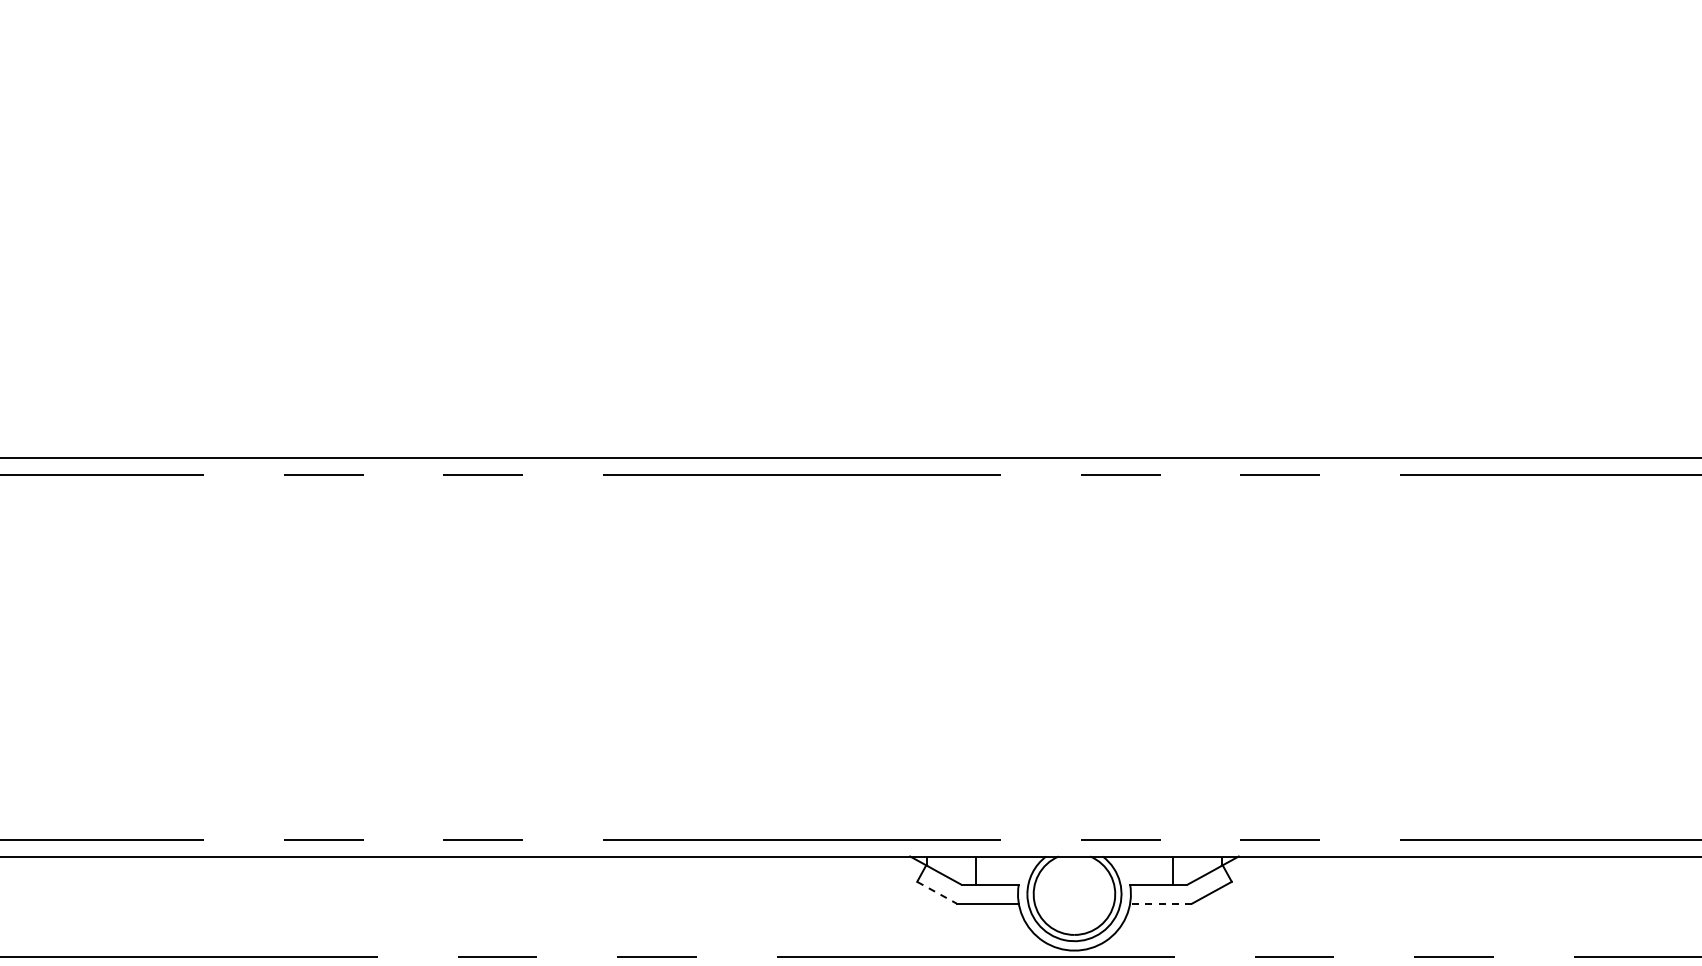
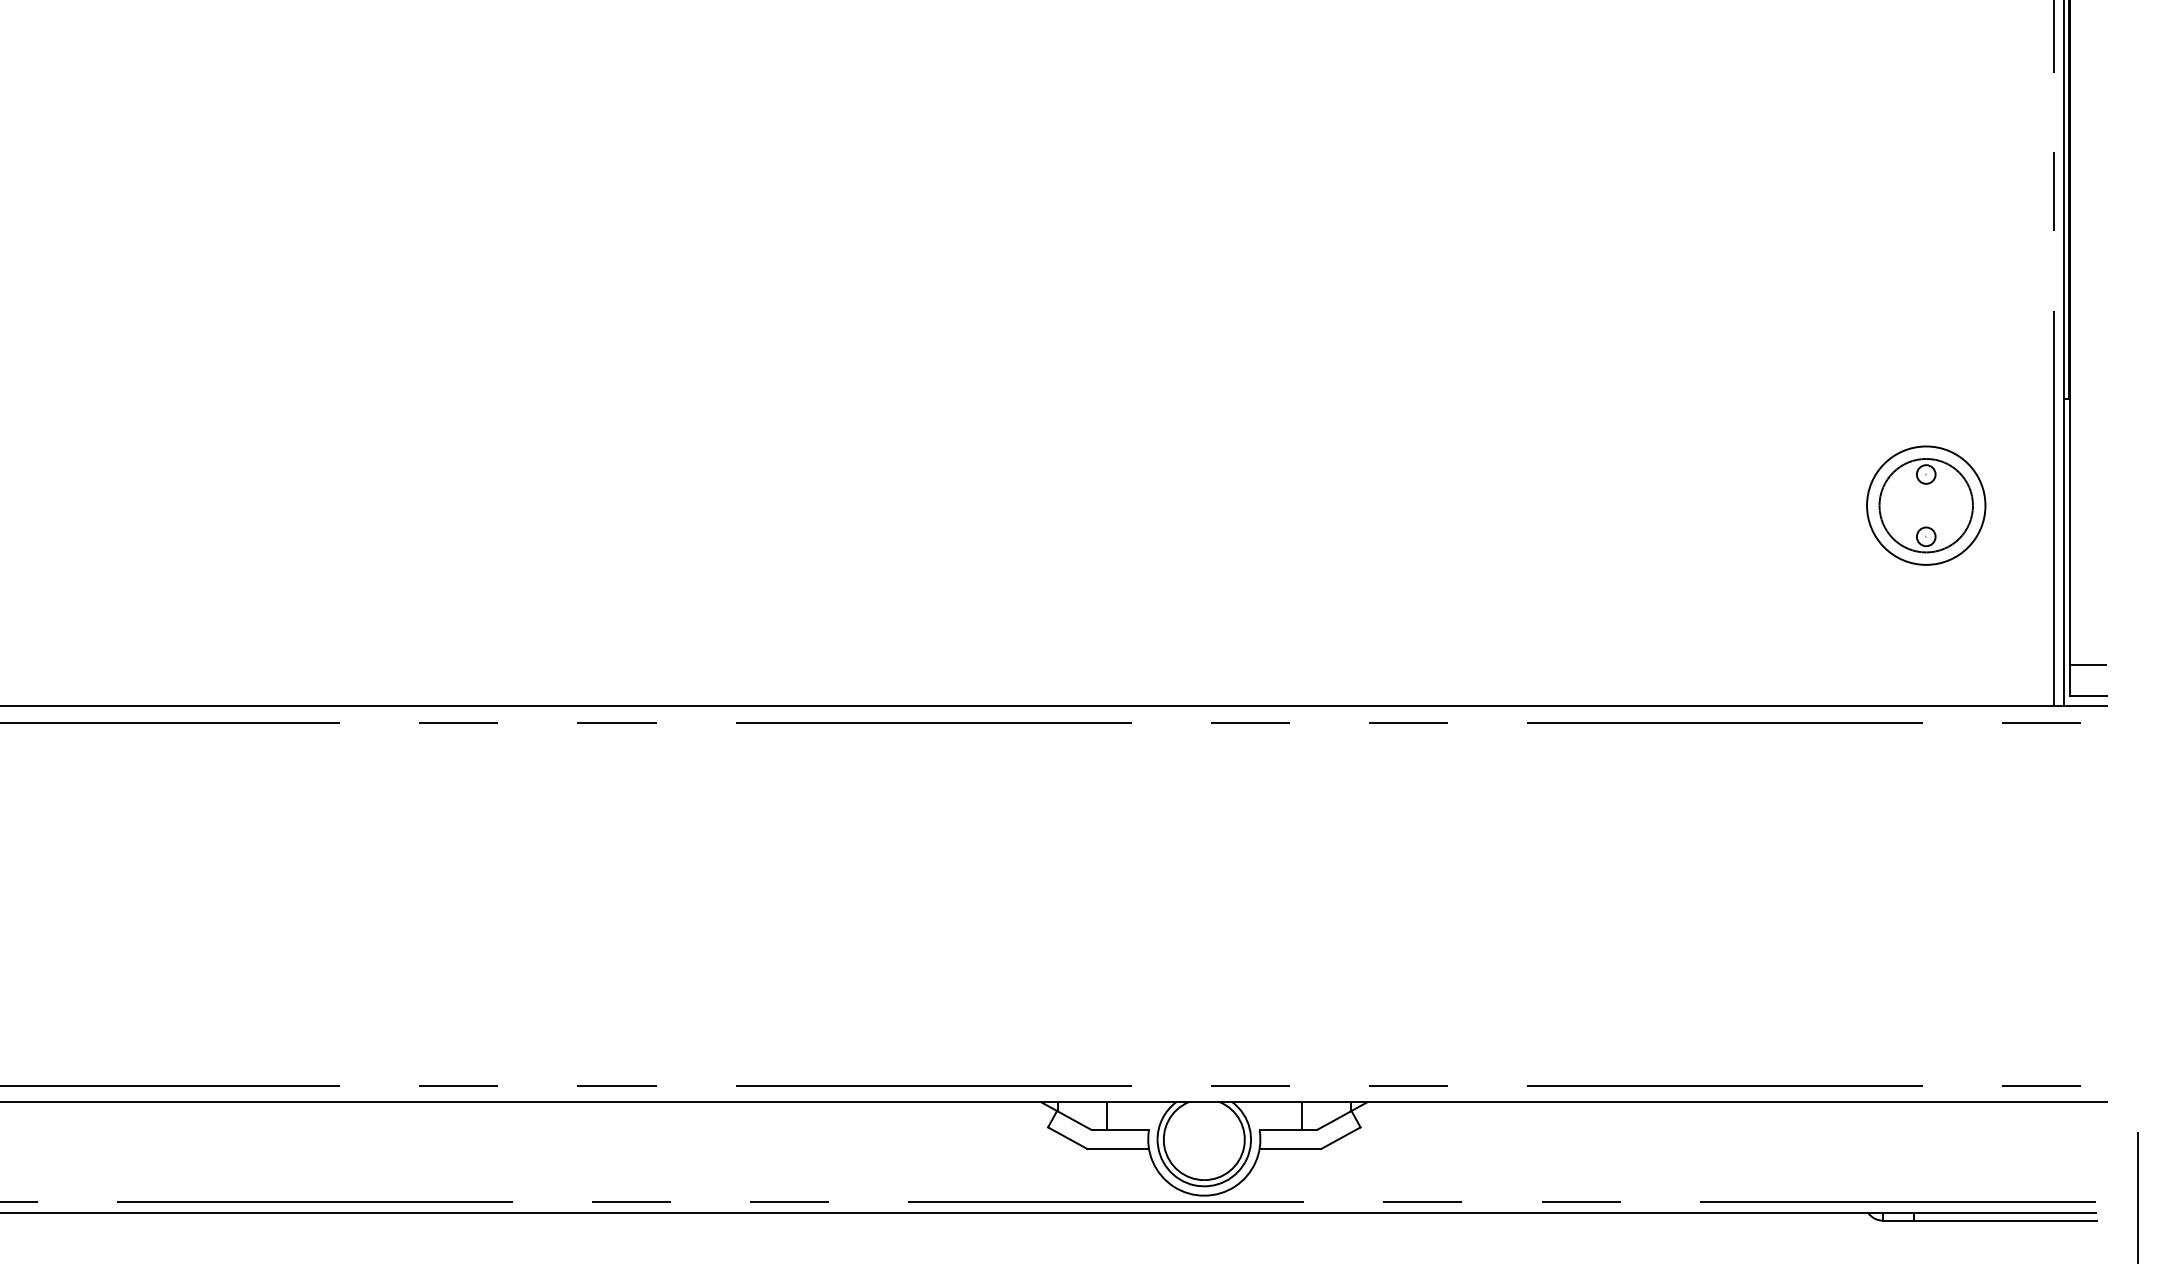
line: (937, 893) -> (1068, 1138), dashed -> solid
line: (1161, 903) -> (1290, 1148), dashed -> solid

